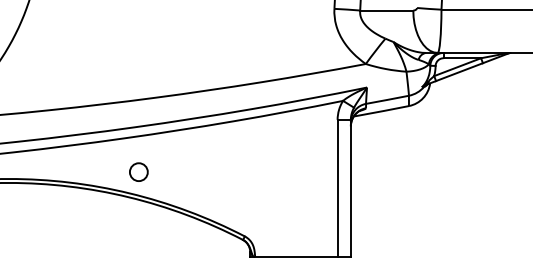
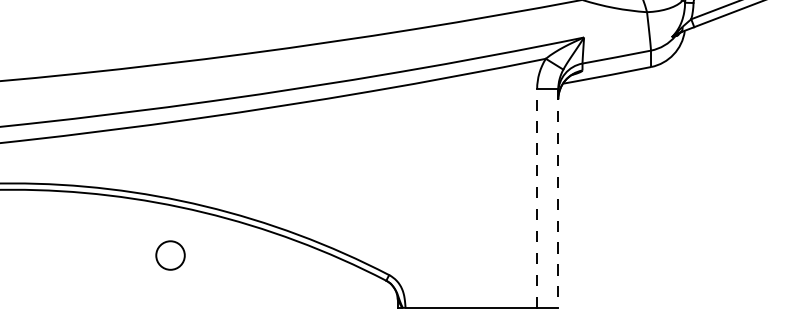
circle: (138, 171) -> (169, 254), moved
line: (337, 188) -> (536, 198), solid -> dashed
line: (350, 188) -> (557, 198), solid -> dashed

